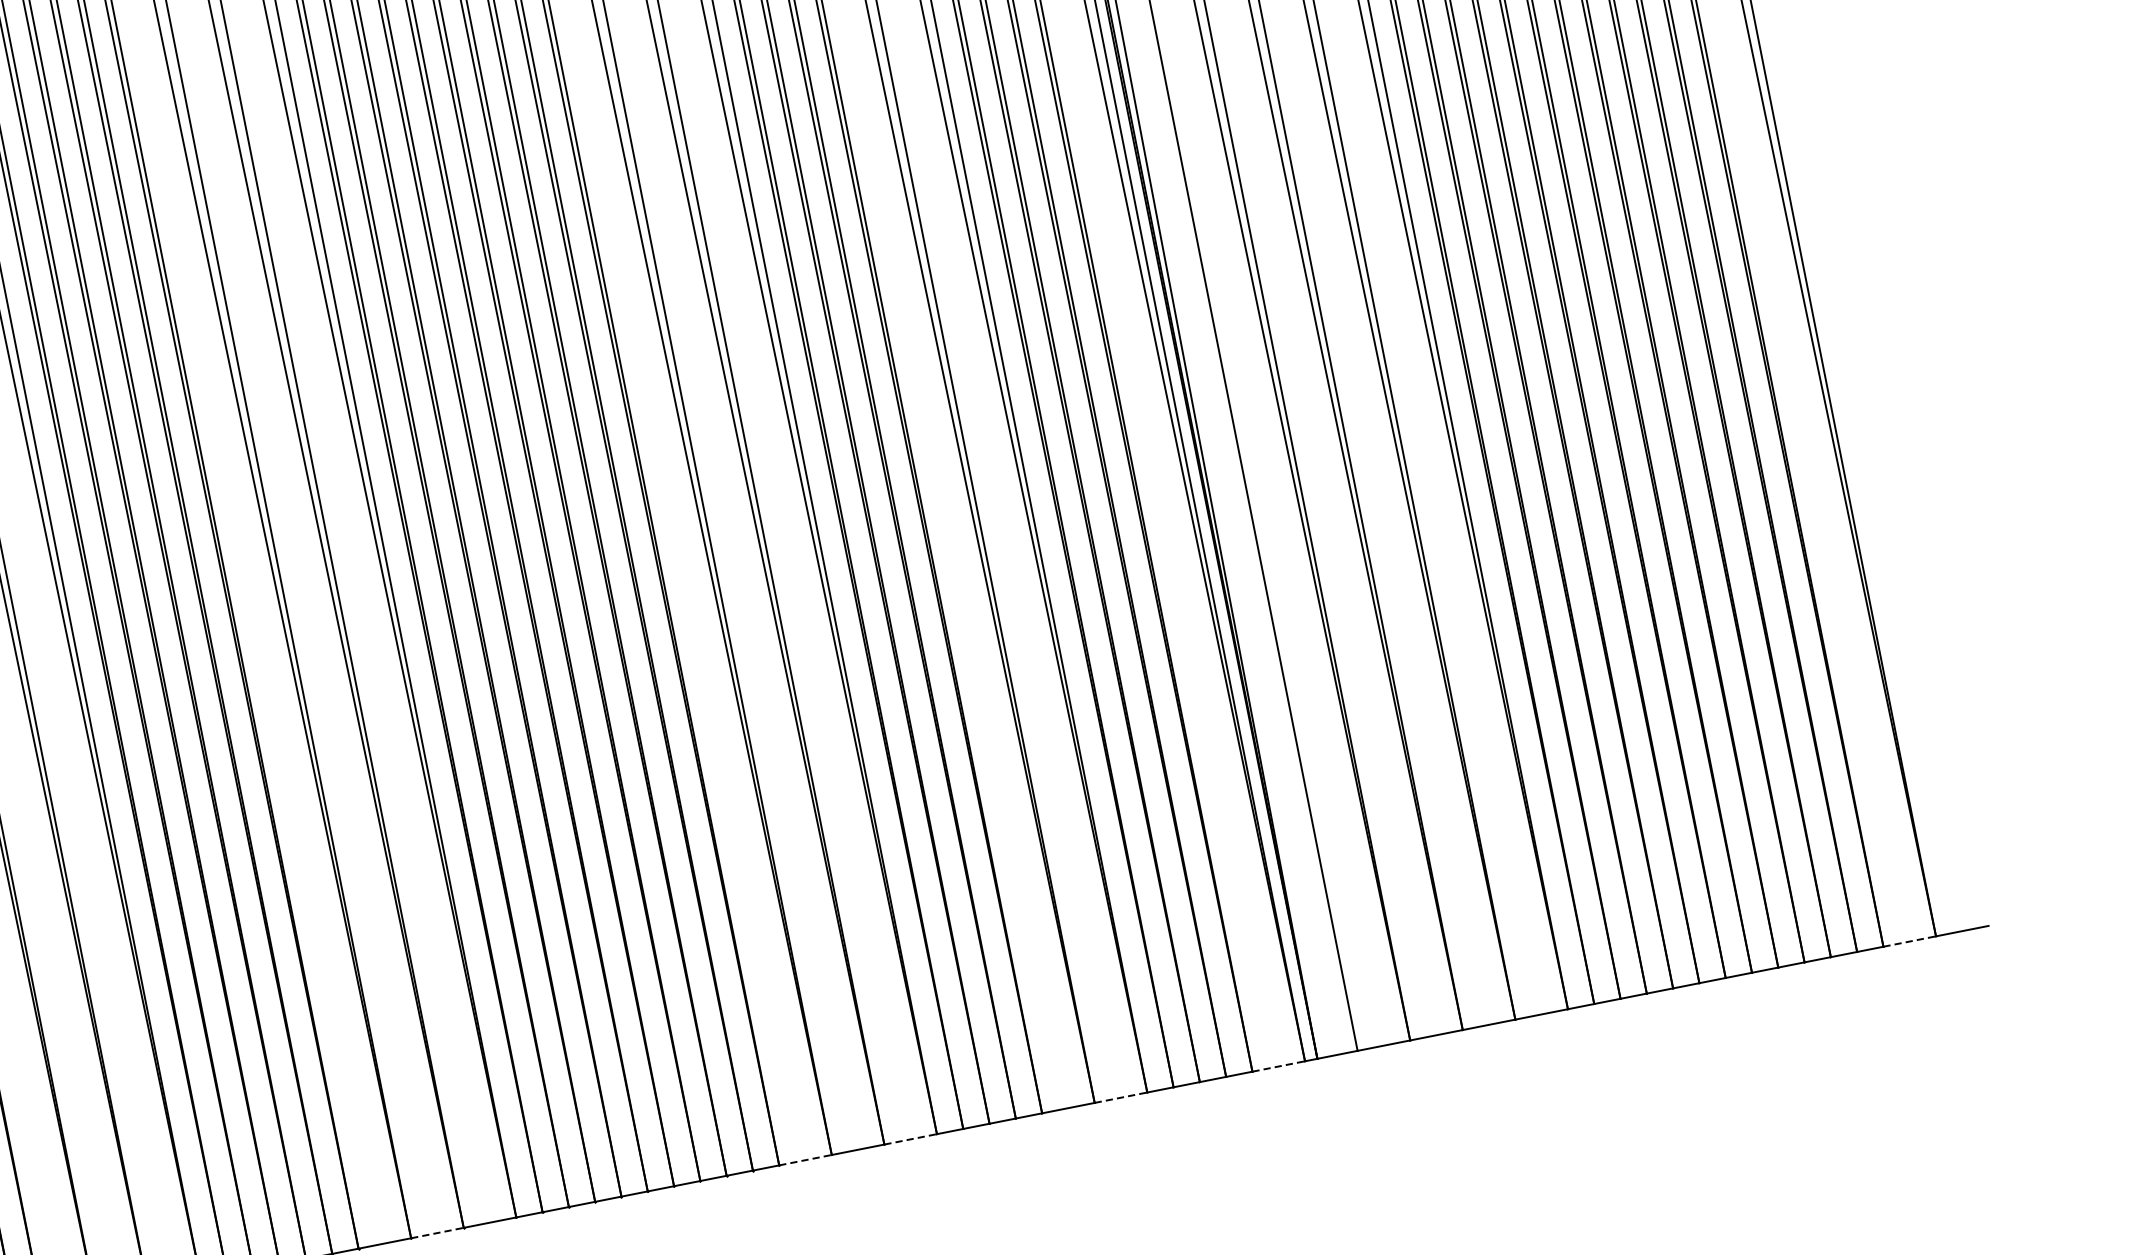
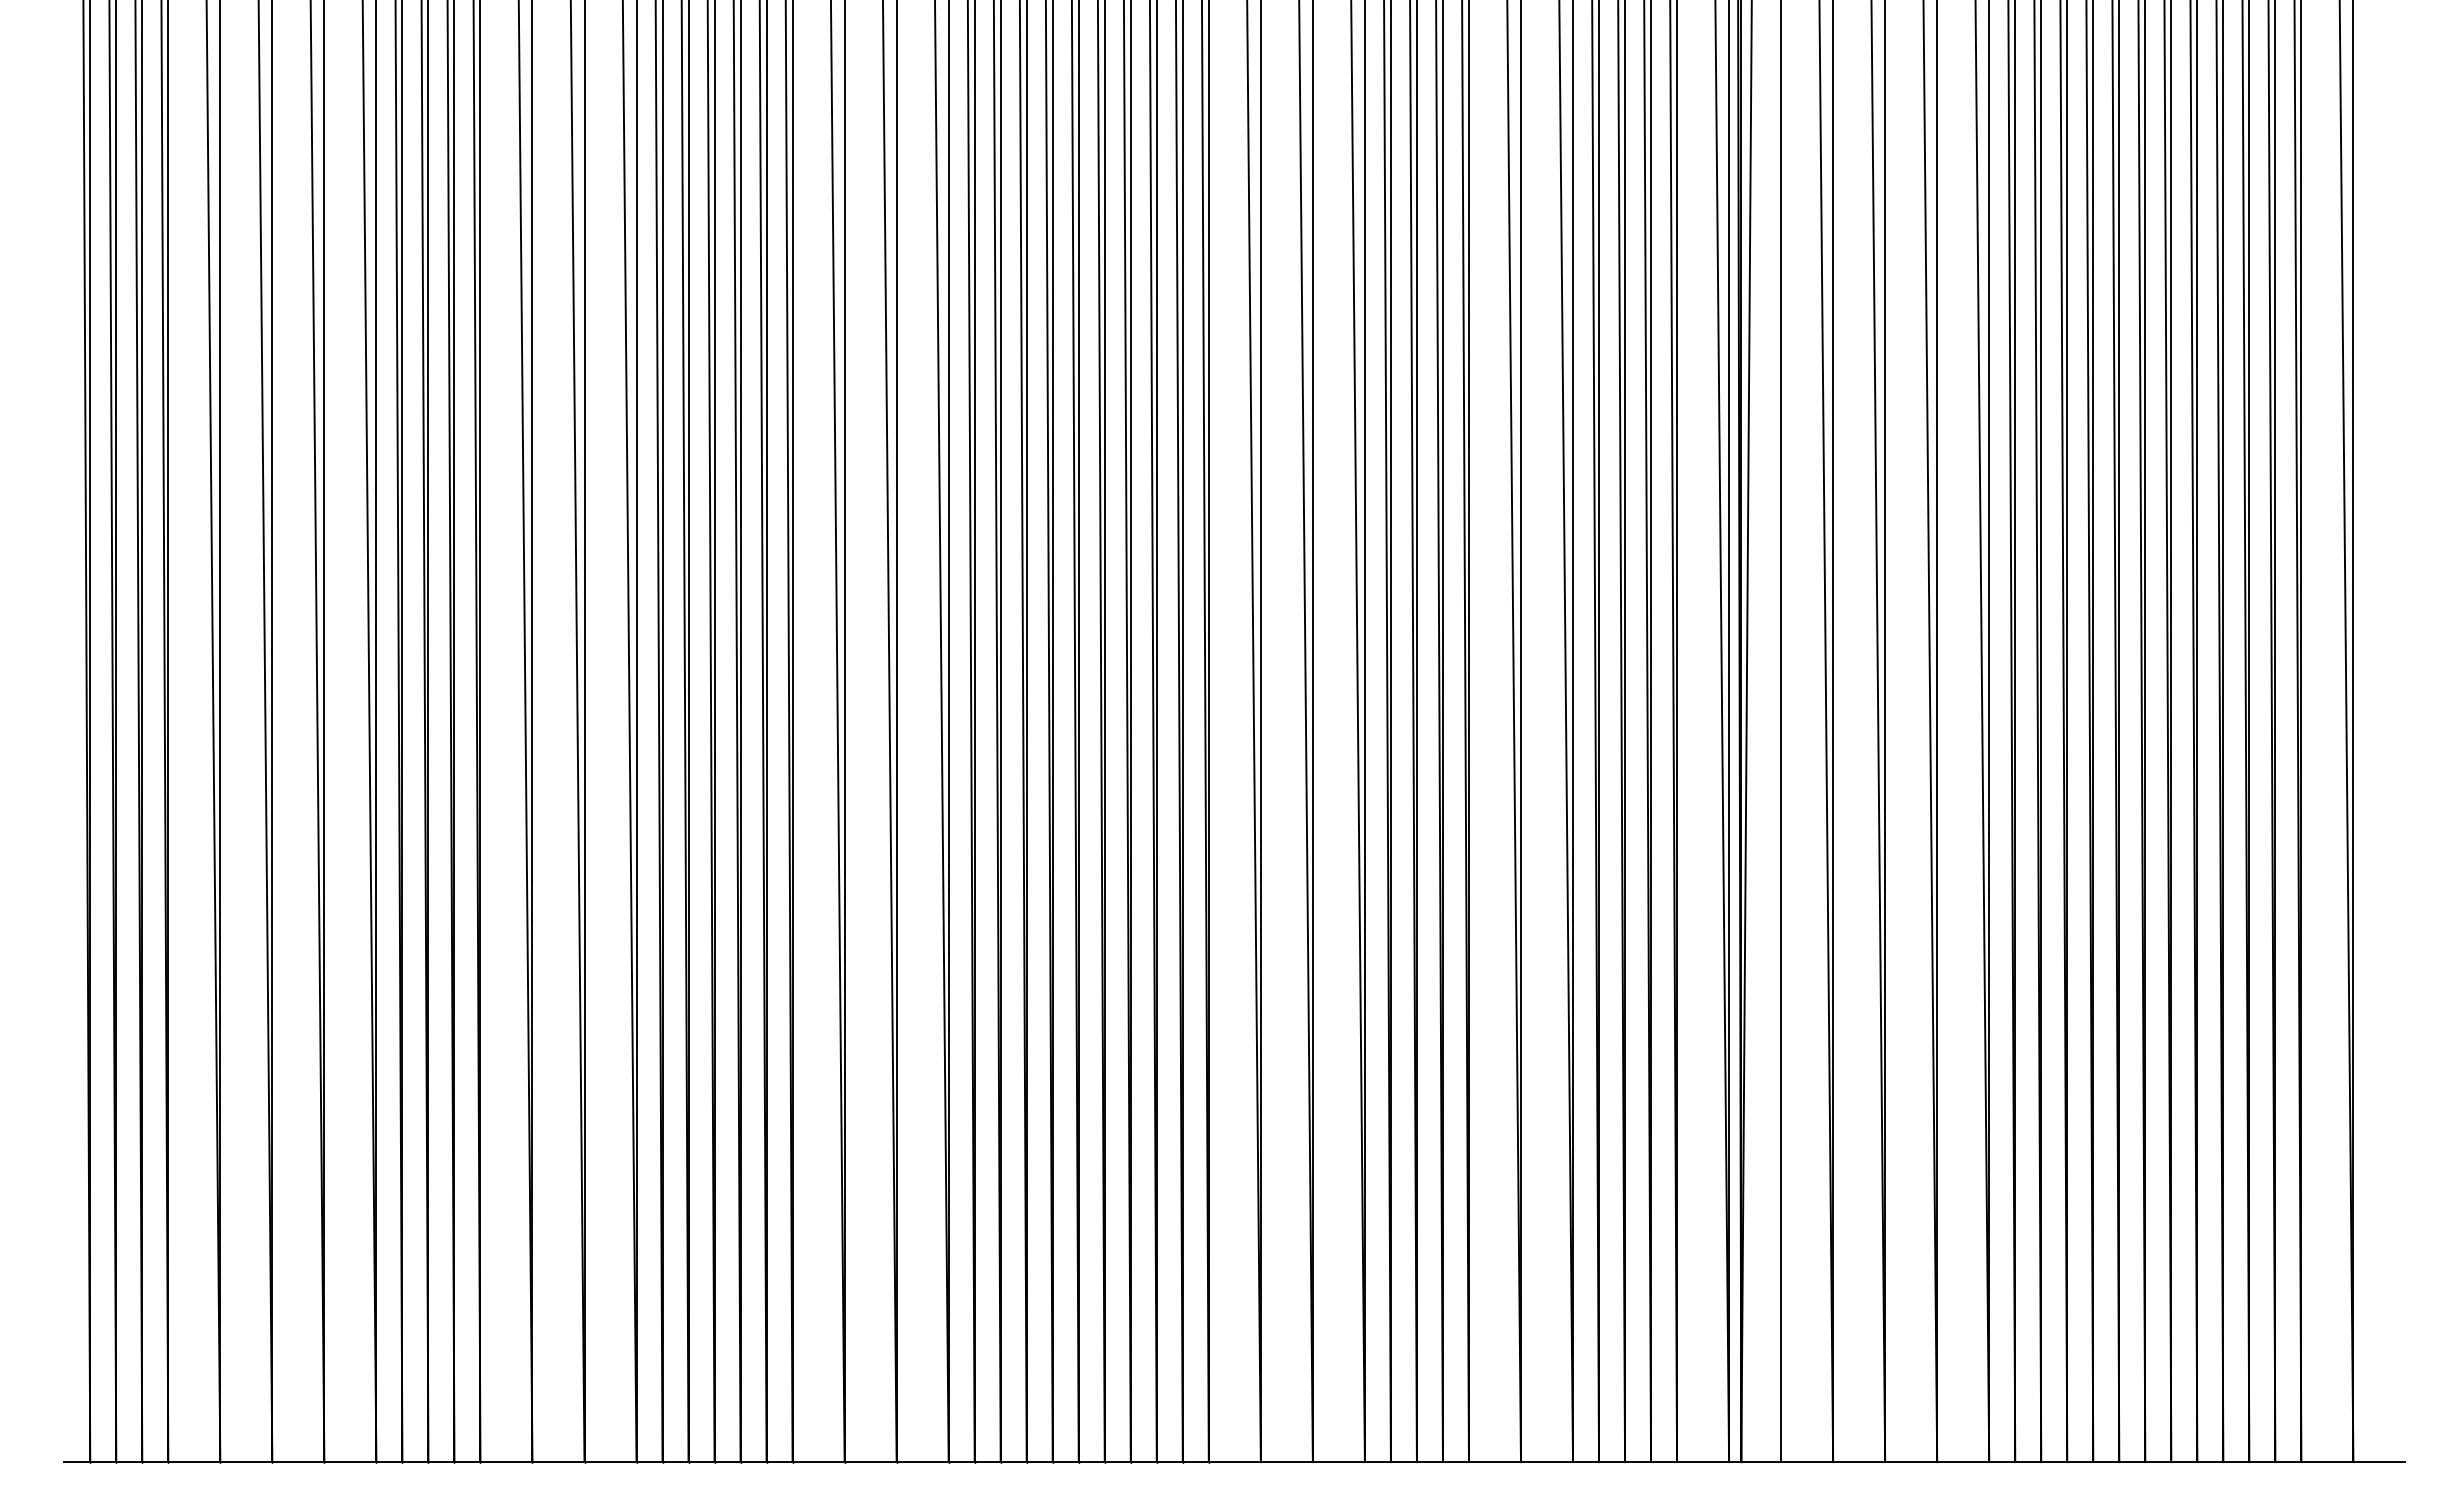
line: (1909, 941) -> (2327, 1462), dashed -> solid
line: (1279, 1066) -> (1703, 1462), dashed -> solid
line: (1121, 1097) -> (1547, 1462), dashed -> solid
line: (911, 1139) -> (1339, 1462), dashed -> solid
line: (806, 1160) -> (1235, 1462), dashed -> solid
line: (438, 1233) -> (871, 1462), dashed -> solid

